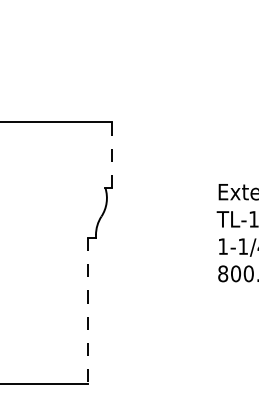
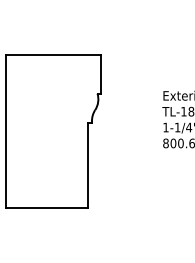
line: (112, 157) -> (101, 75), dashed -> solid
line: (88, 311) -> (87, 165), dashed -> solid

